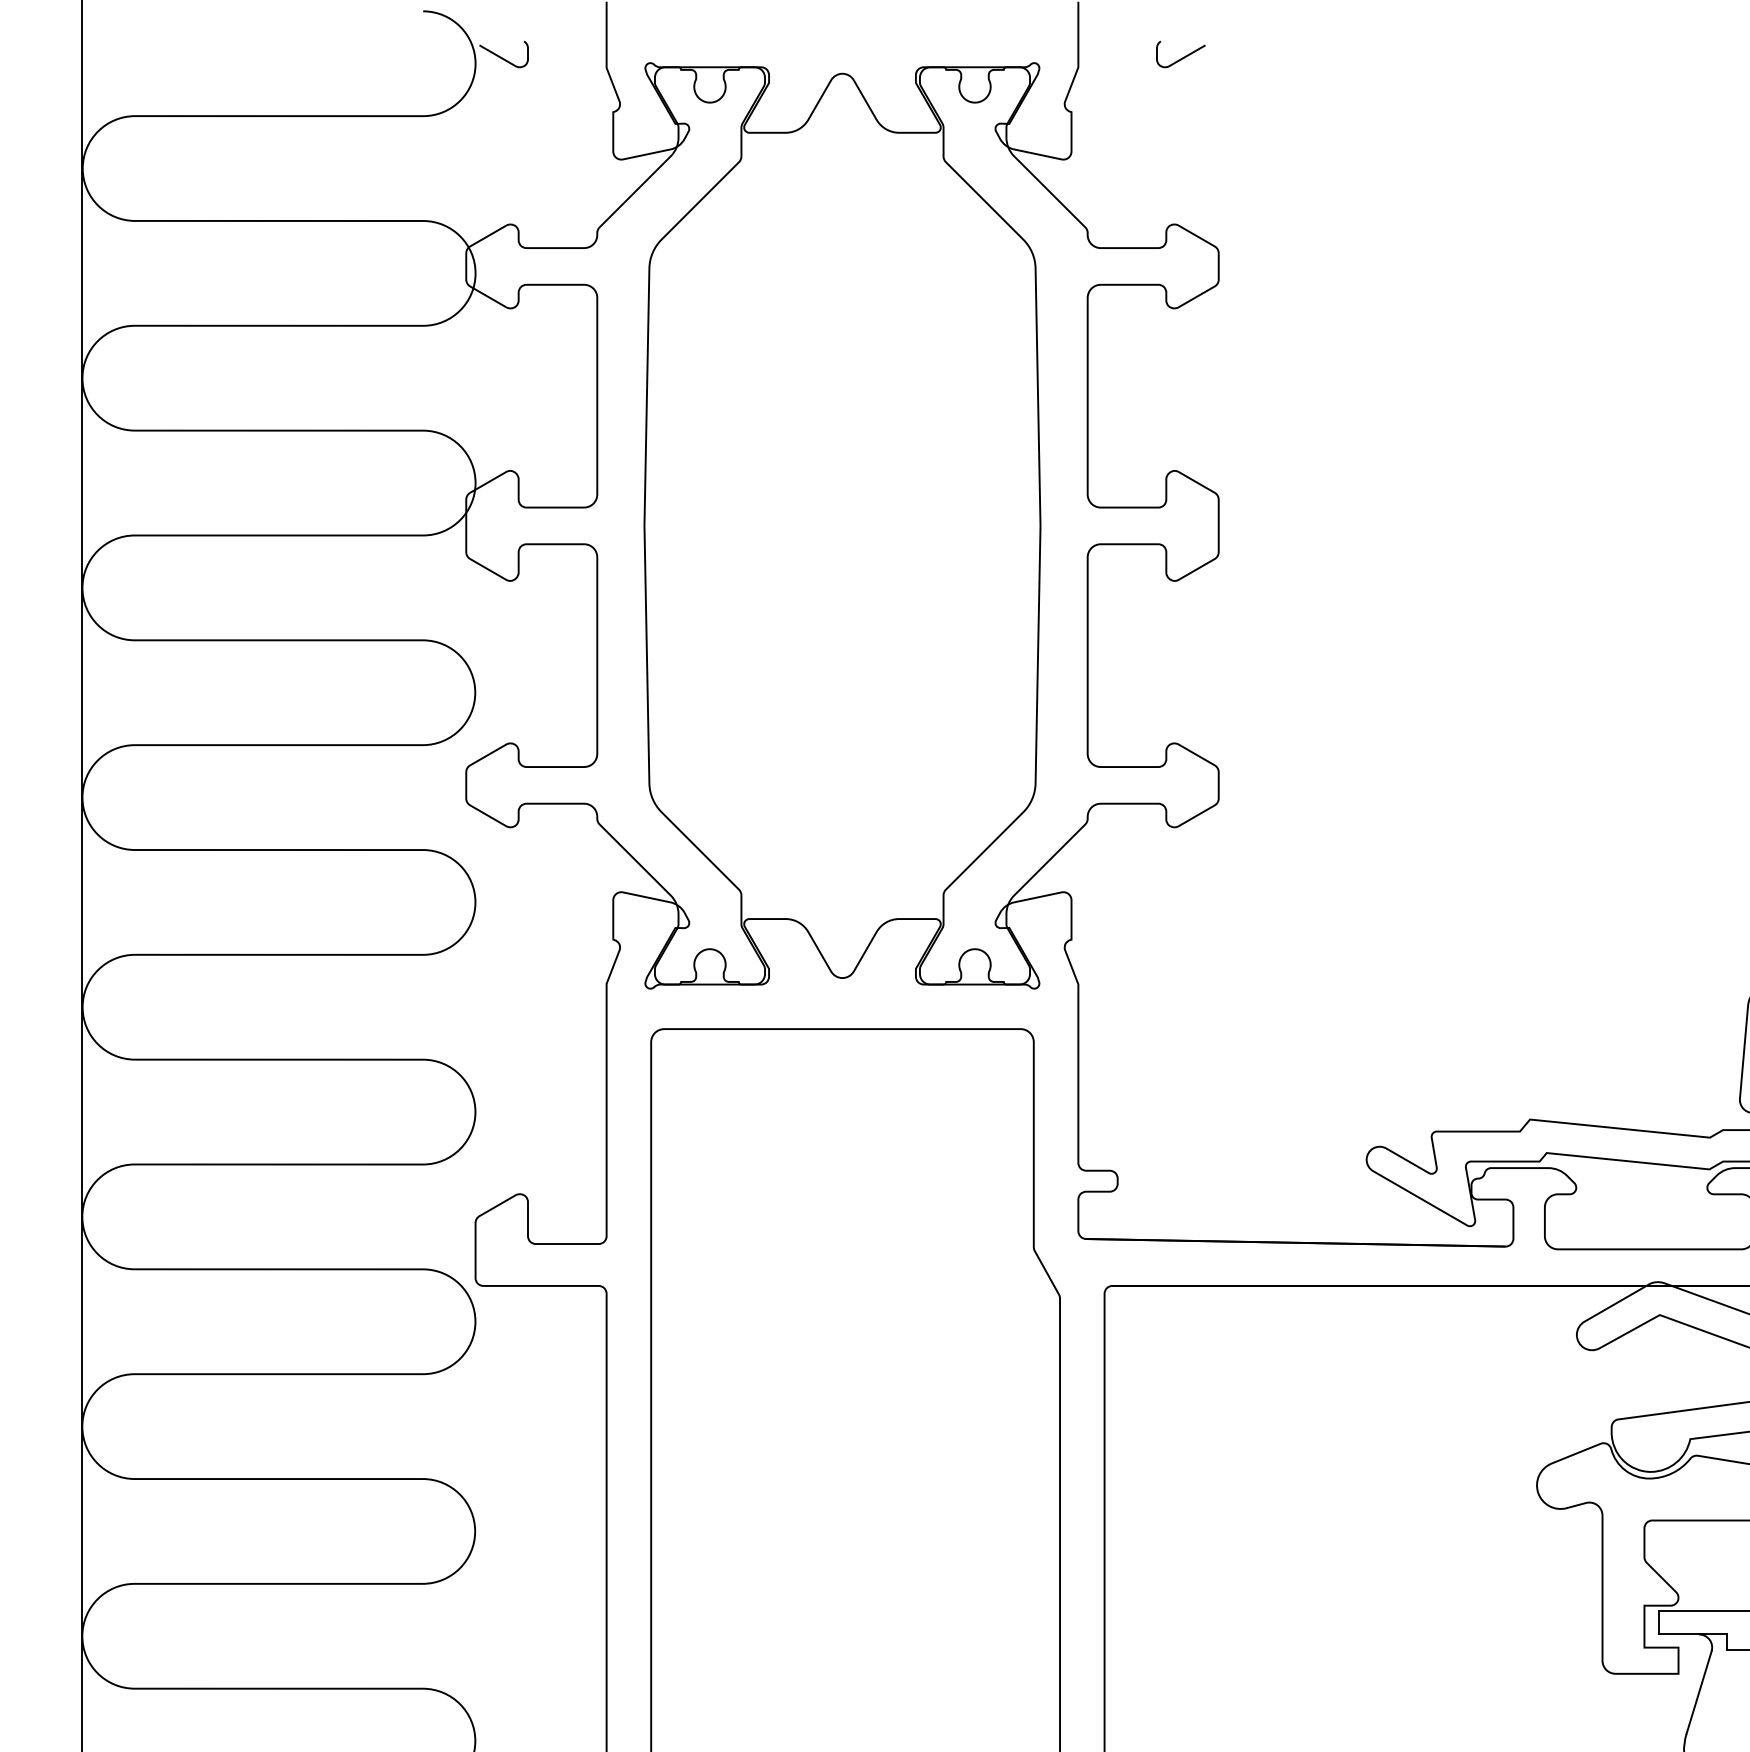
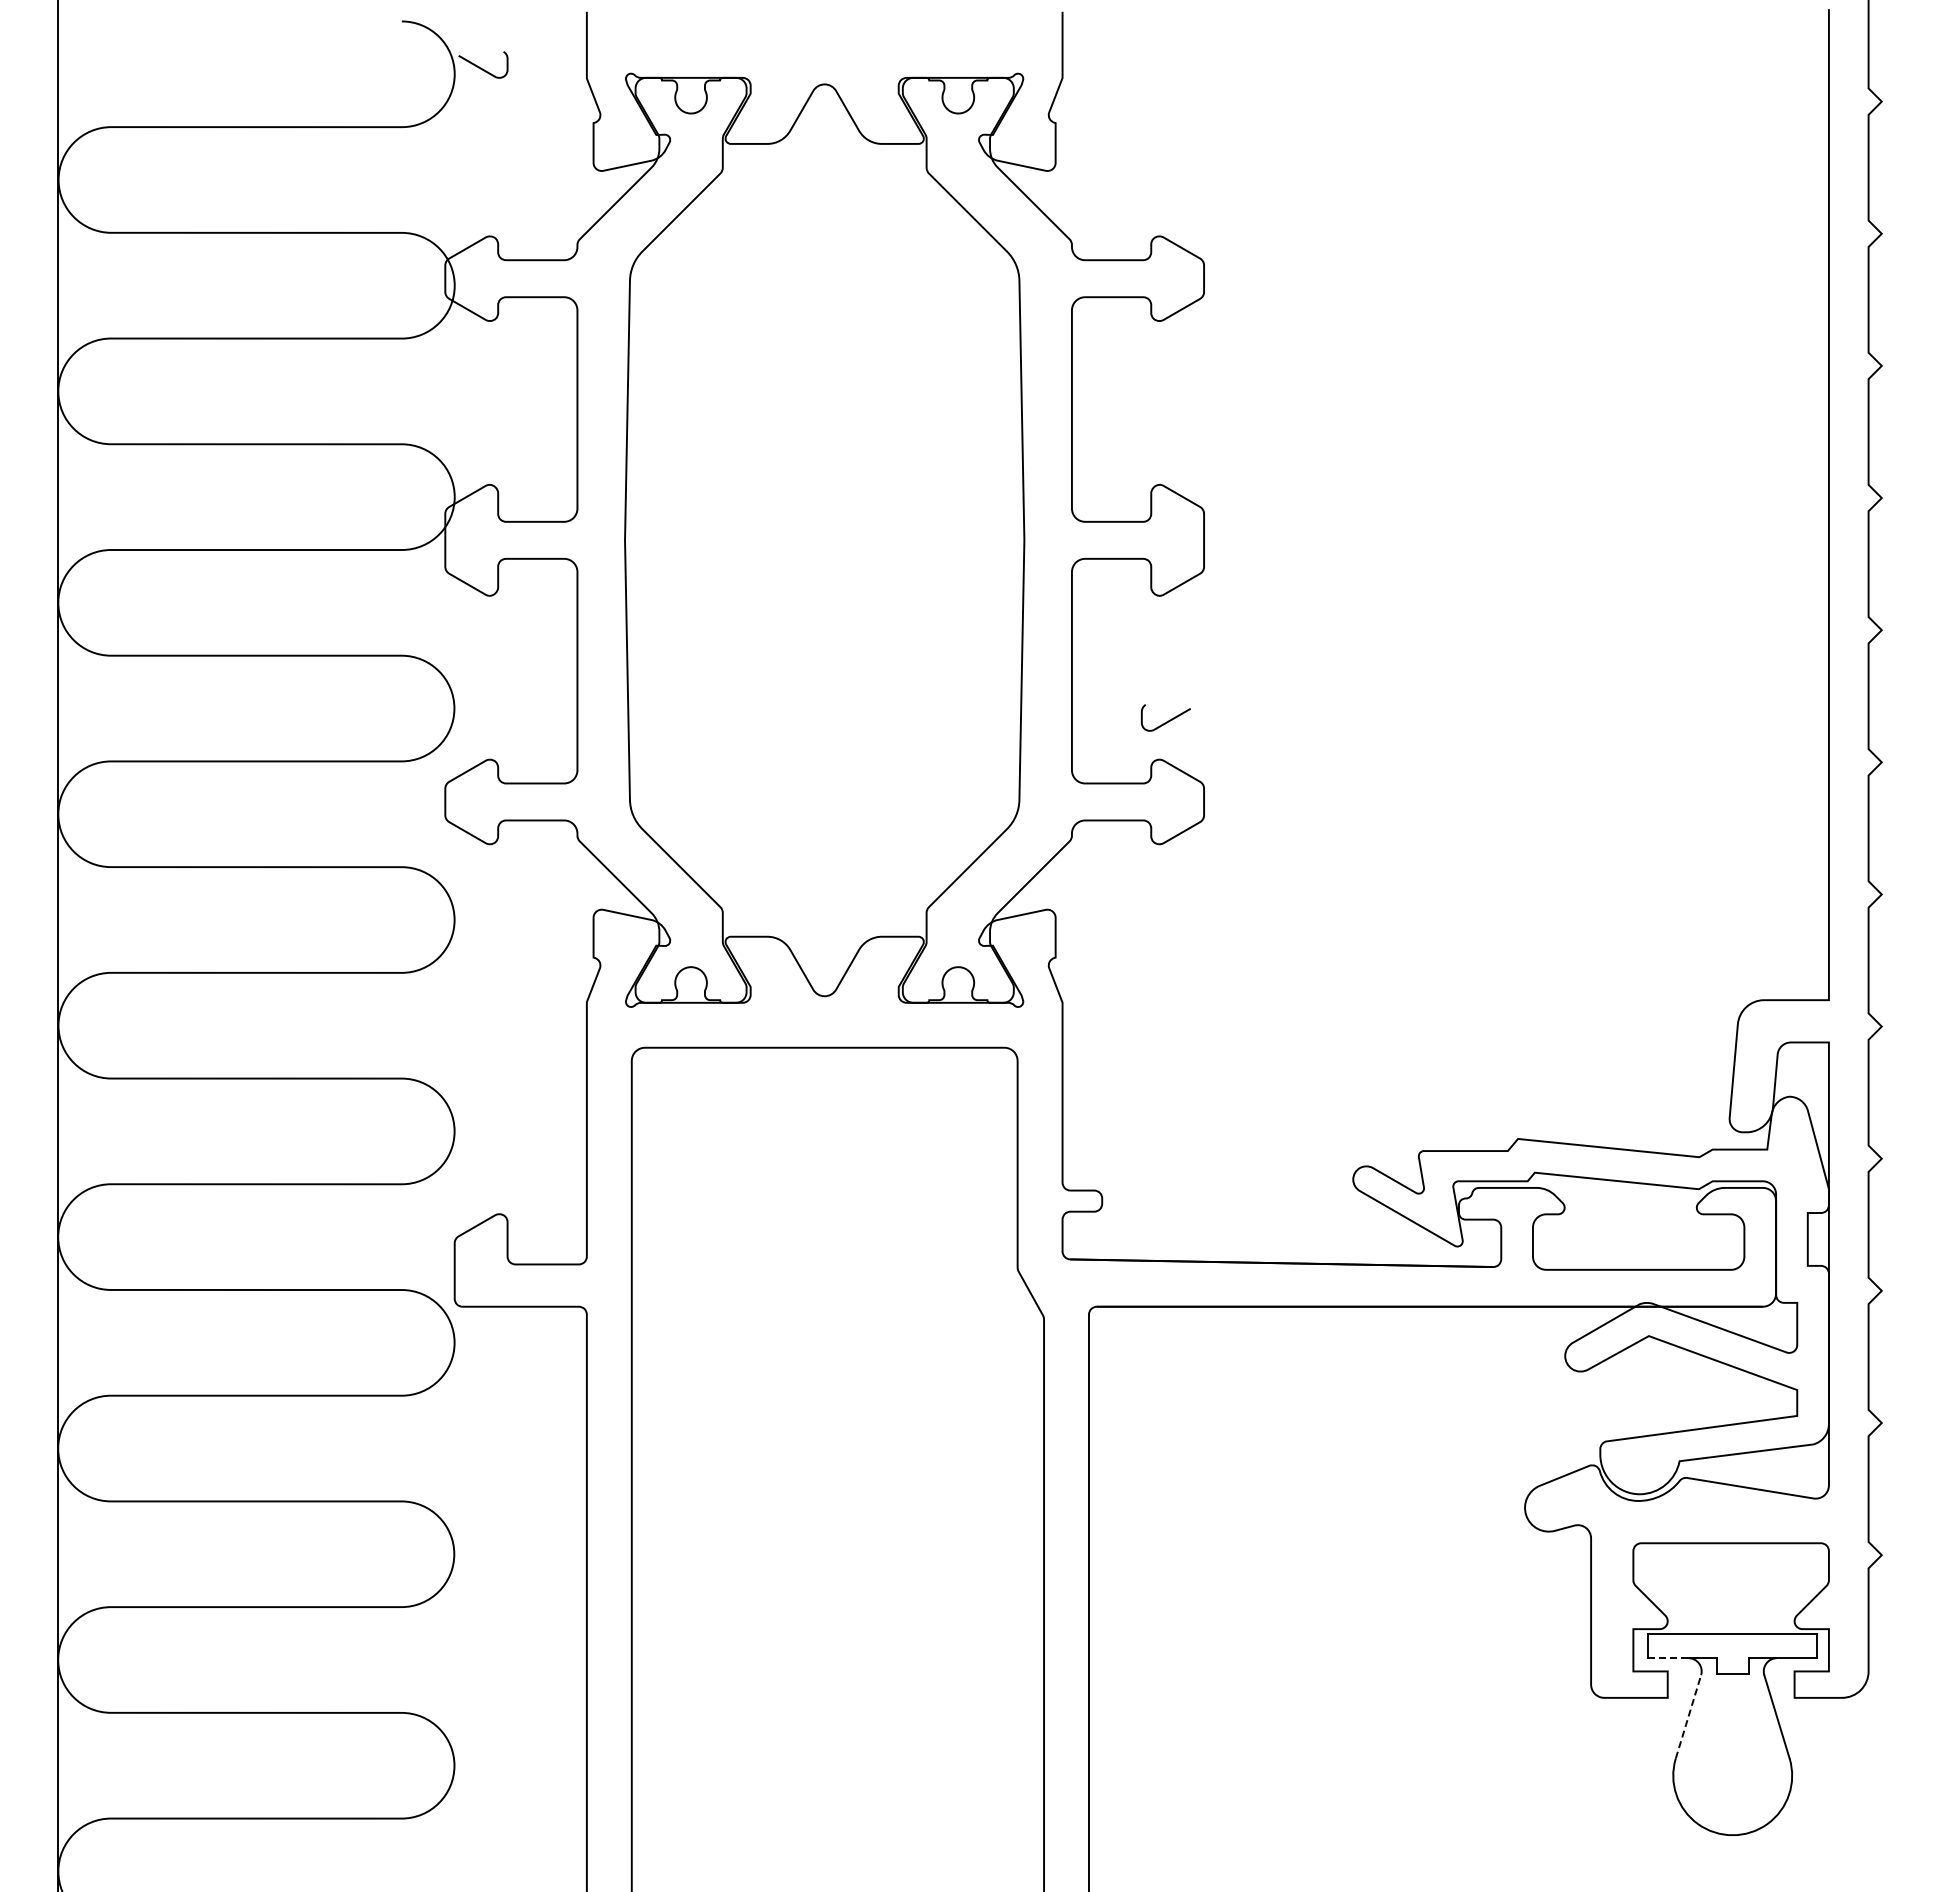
curve: (1181, 57) -> (1166, 721), moved
line: (1678, 1634) -> (1667, 1658), solid -> dashed
line: (1699, 1692) -> (1688, 1716), solid -> dashed

